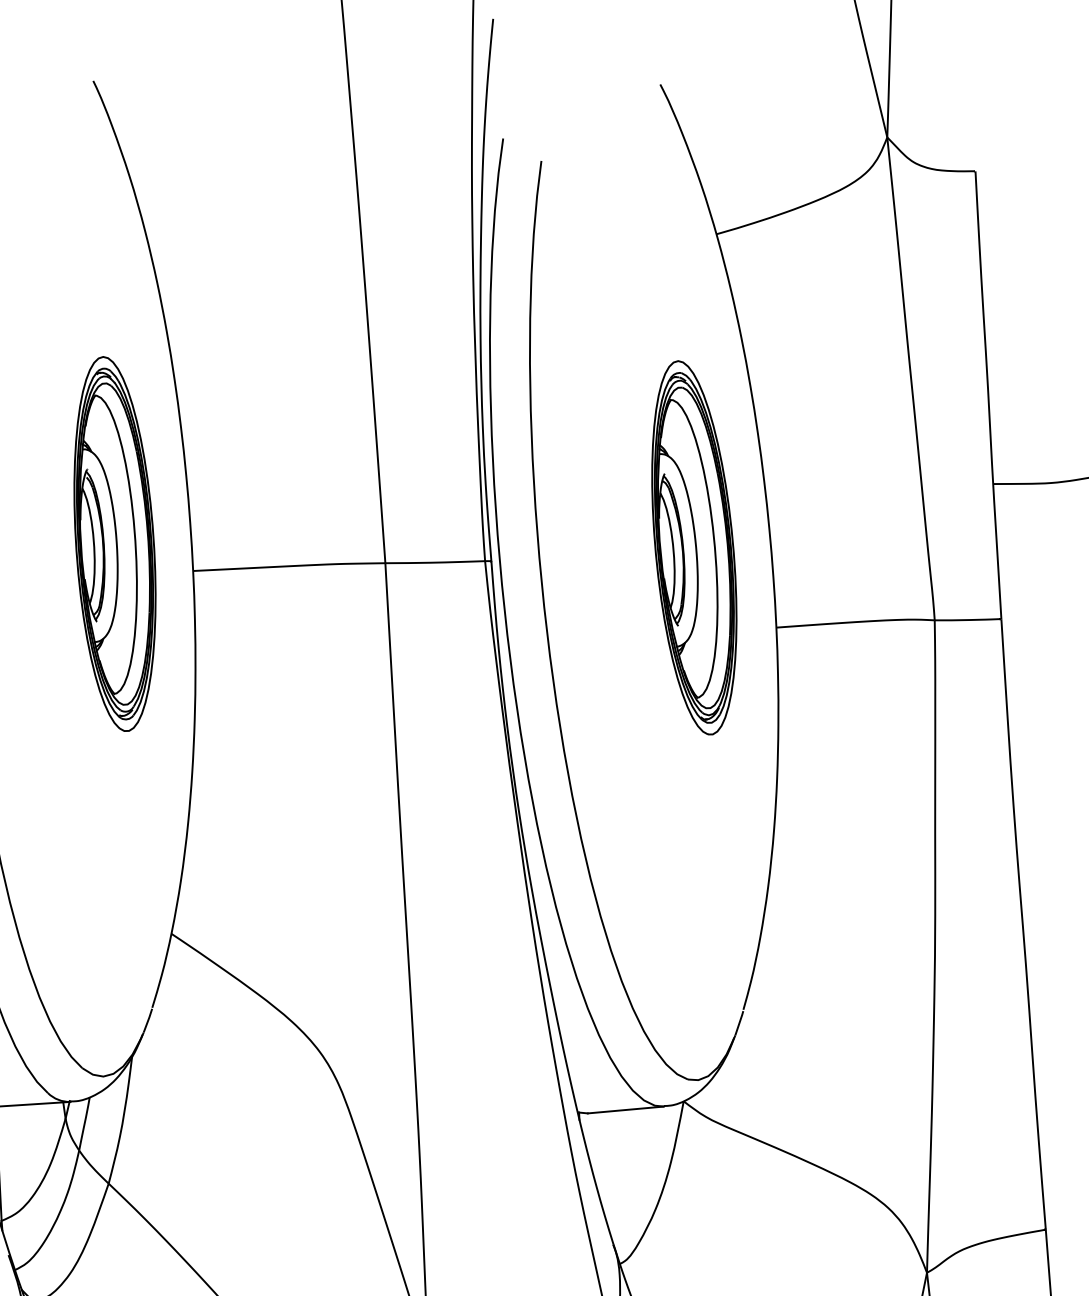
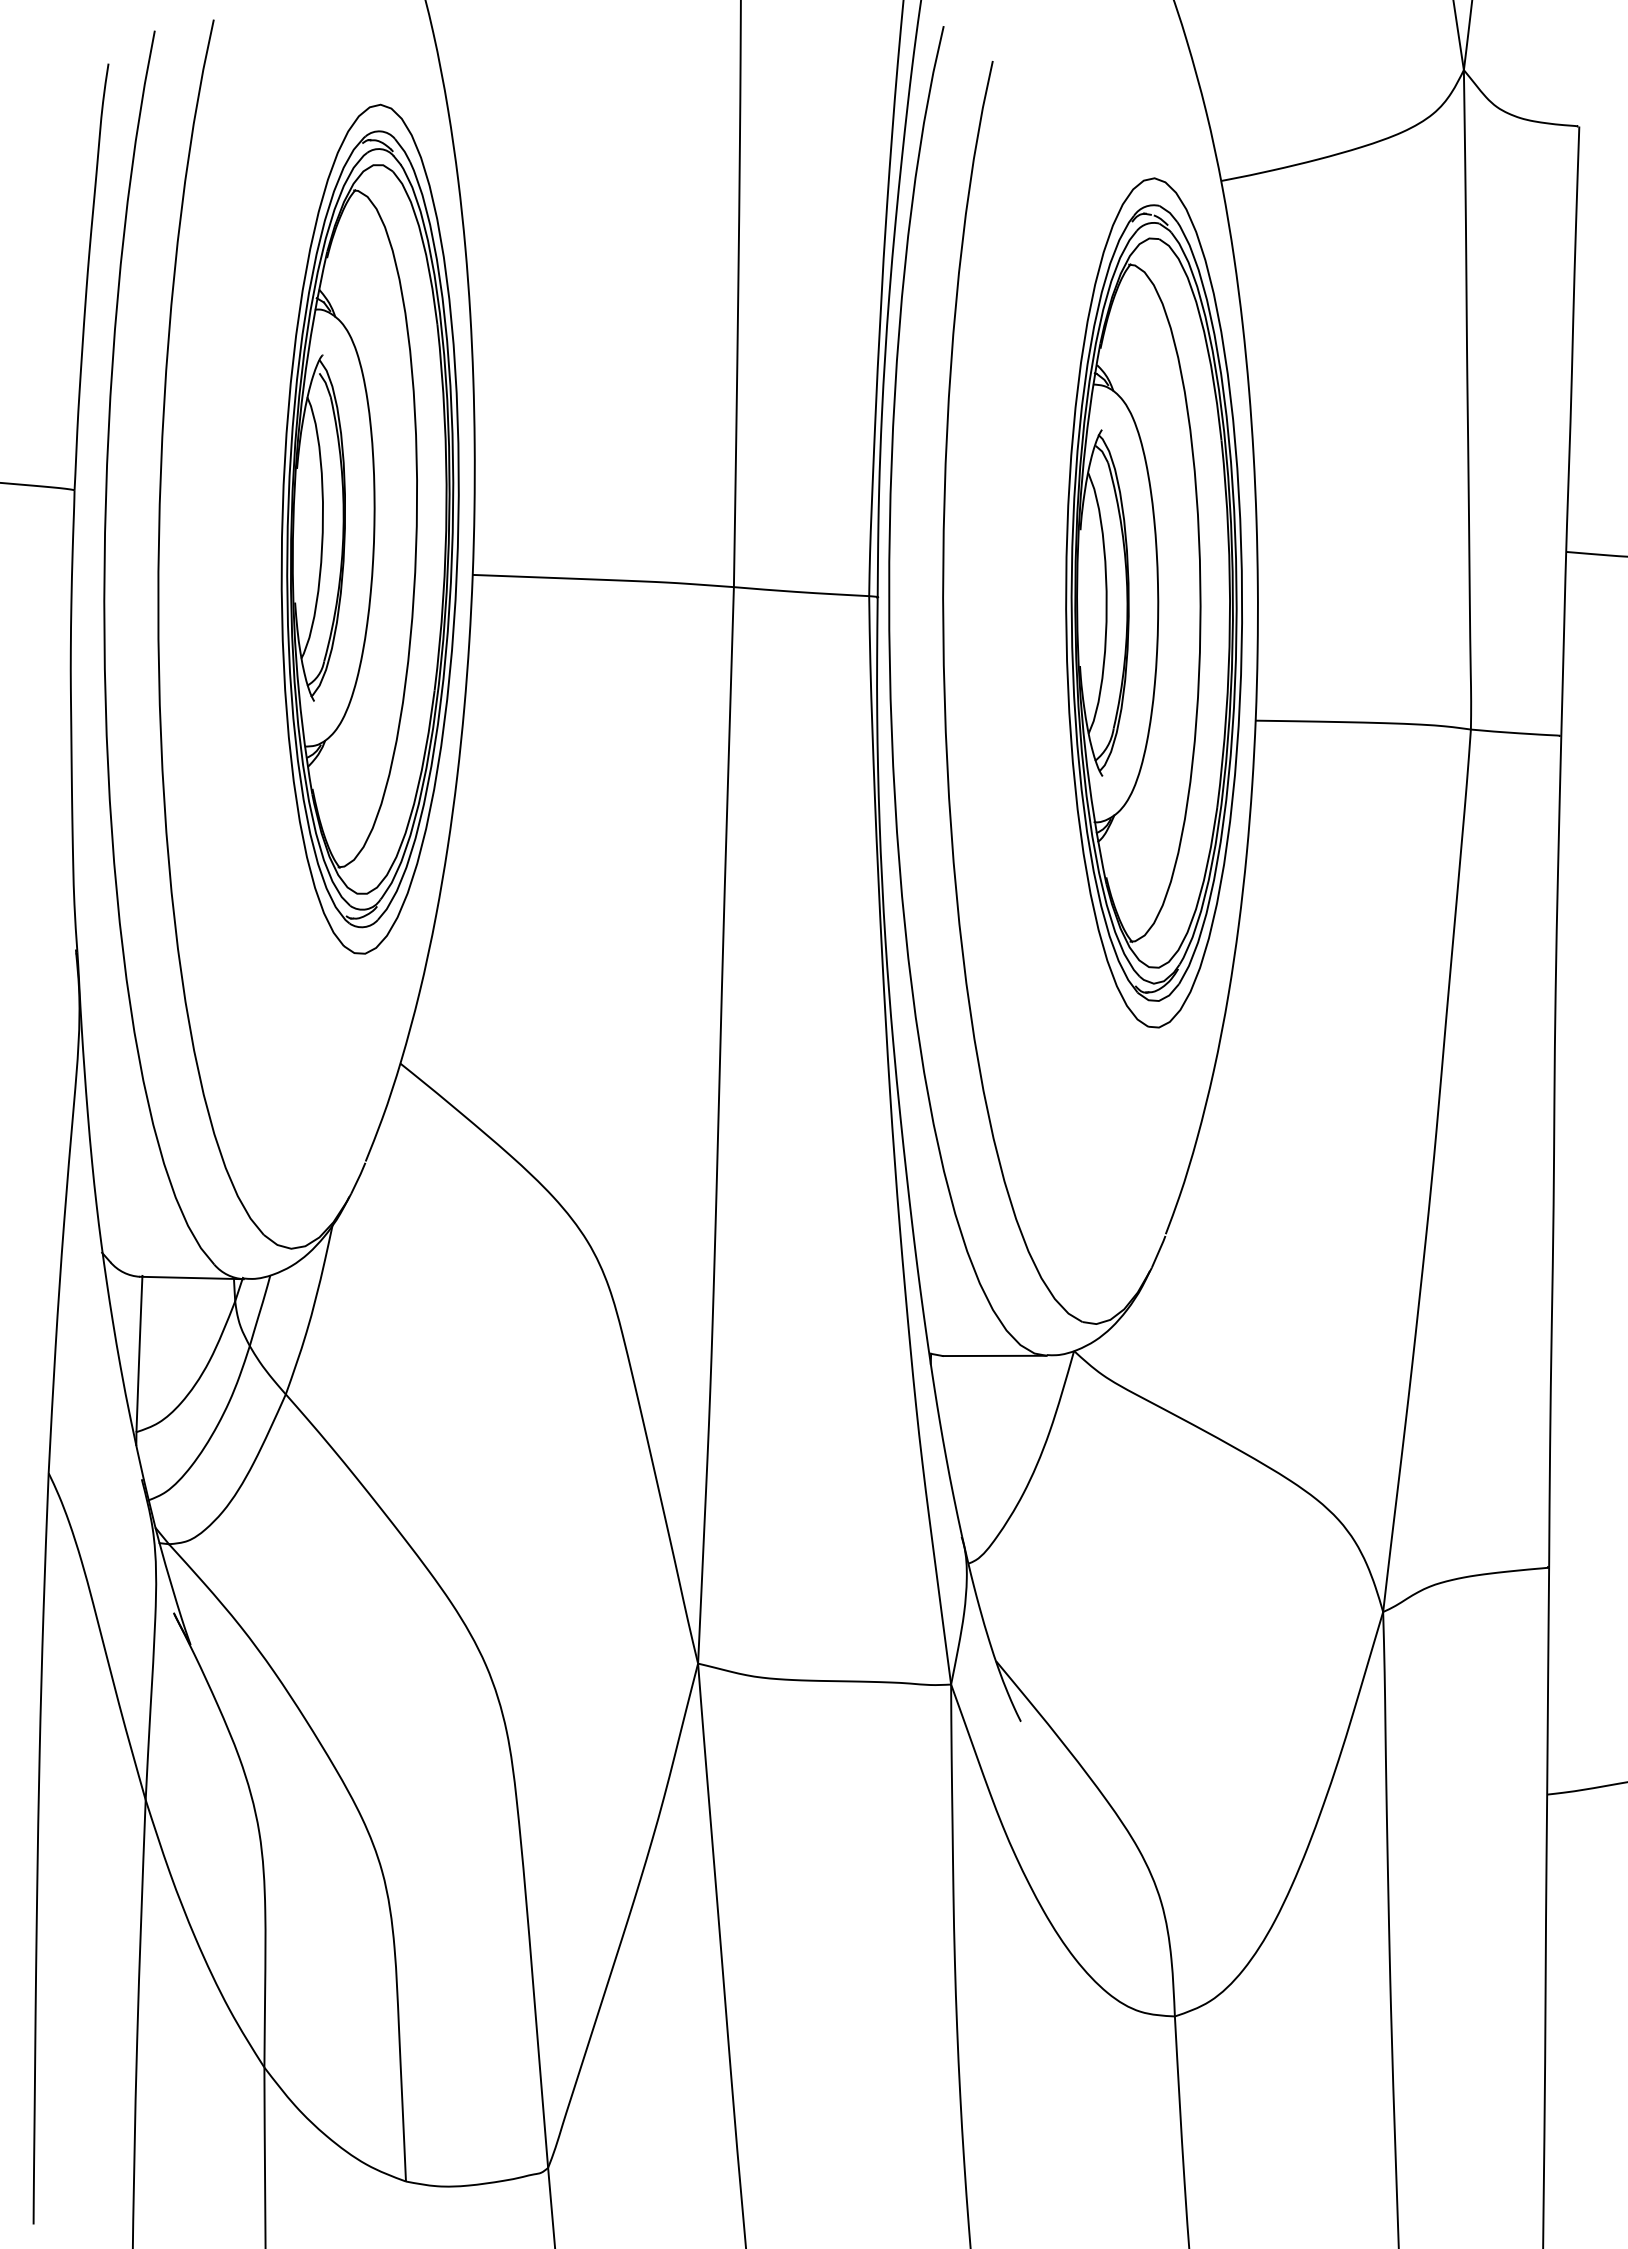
part: (114, 543) -> (369, 528), size x1.67
part: (693, 547) -> (1153, 602), size x1.67

